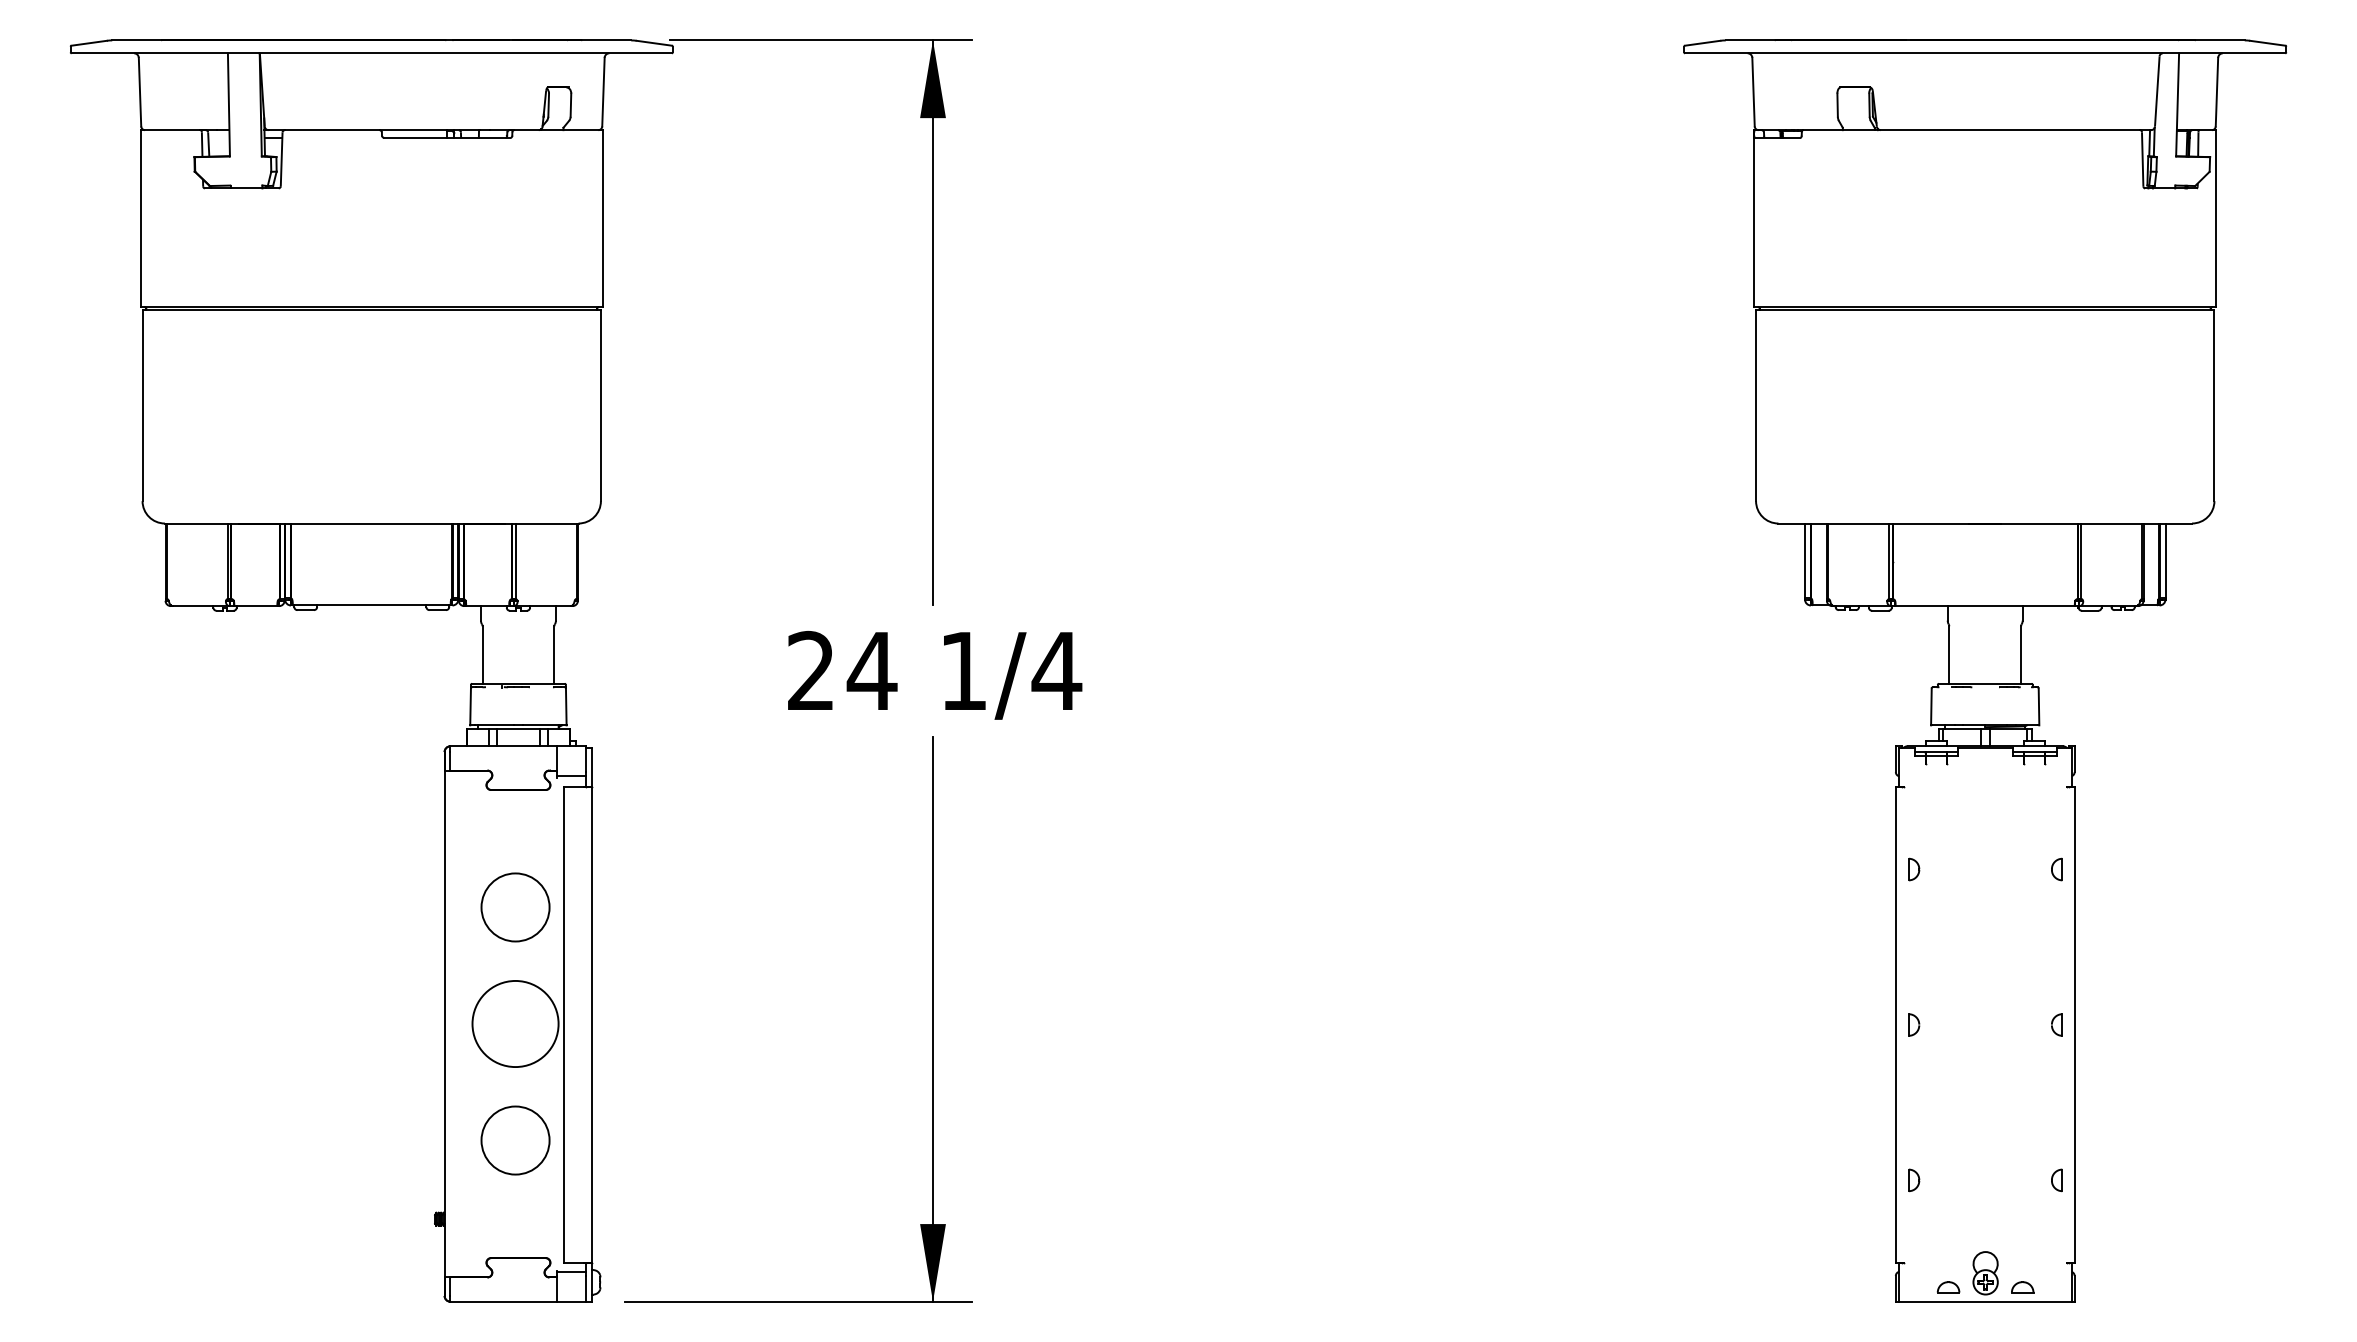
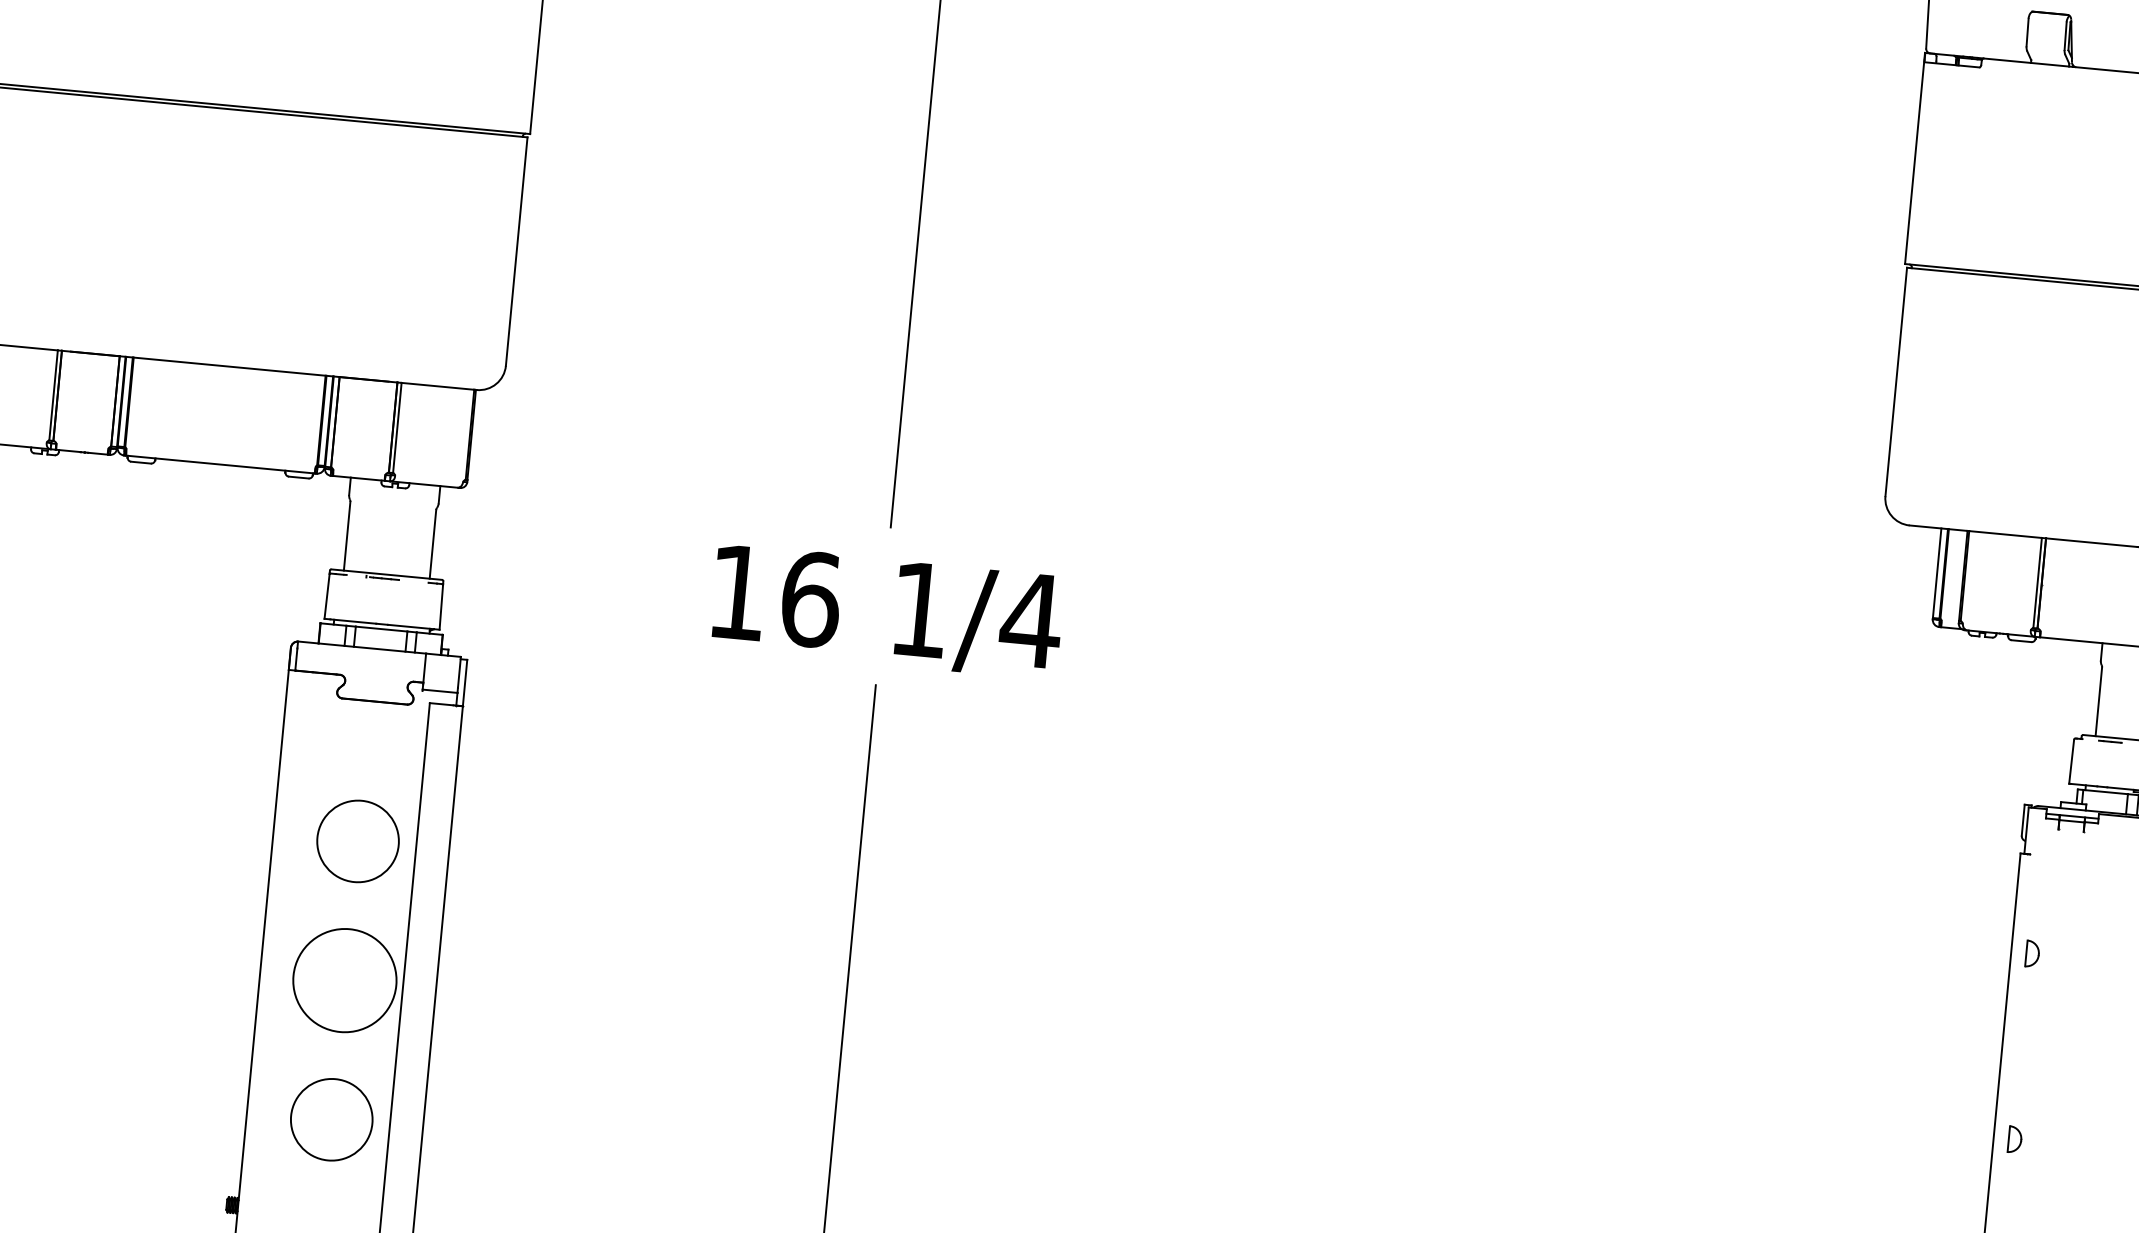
text: (842, 670) -> (775, 595), 24 -> 16

